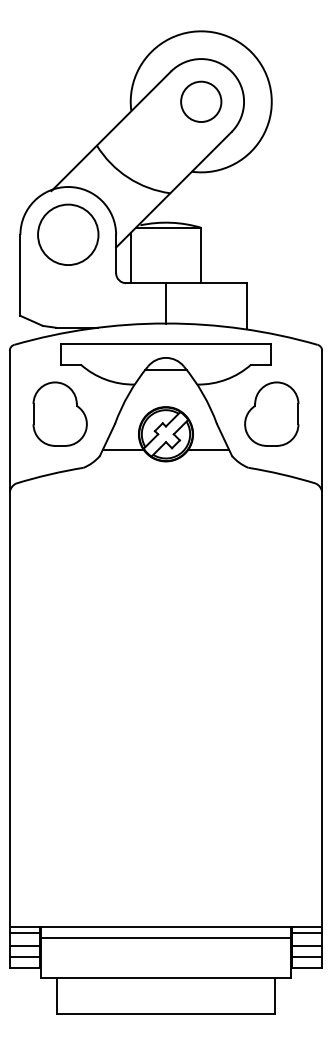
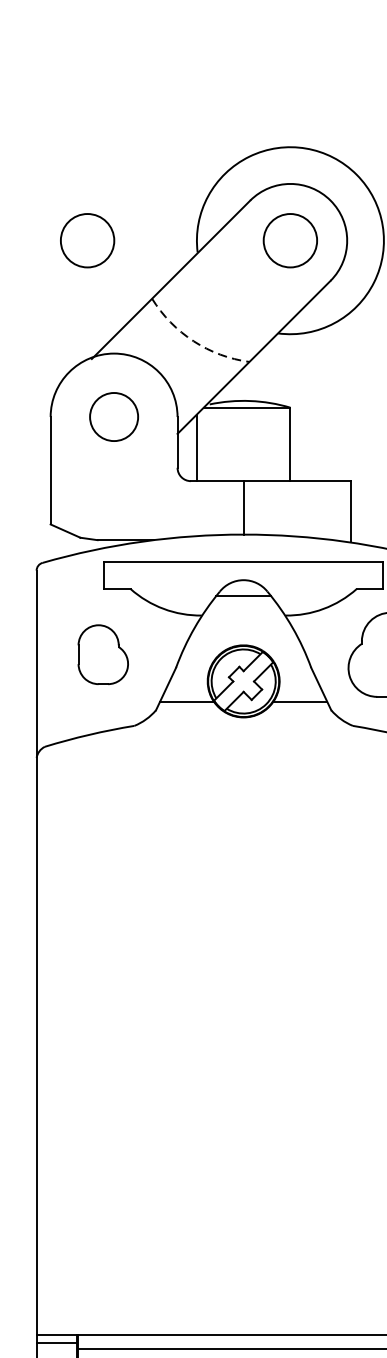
circle: (48, 101) -> (87, 240), added
arc: (128, 177) -> (193, 341), solid -> dashed
circle: (68, 234) -> (114, 416), size x0.6
part: (59, 413) -> (102, 653), size x0.7

